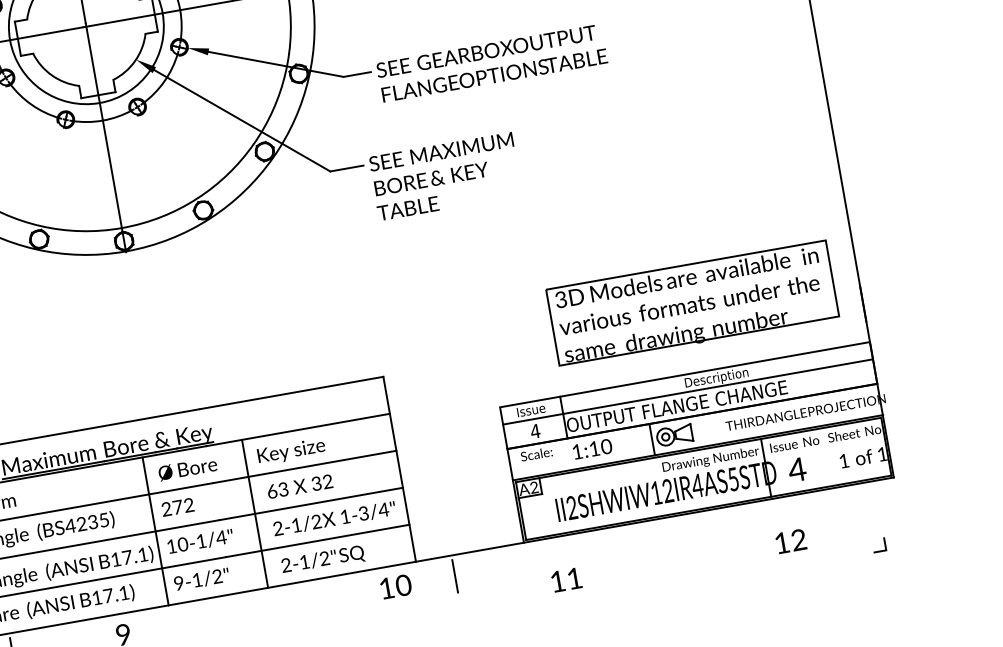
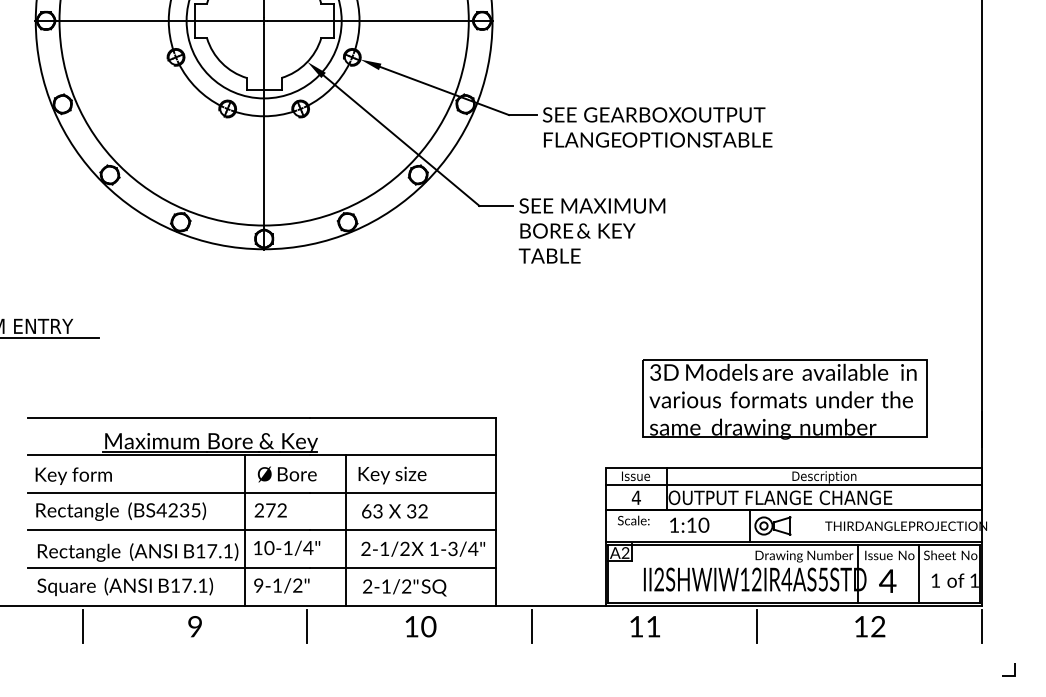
part: (692, 303) -> (784, 399), moved
line: (826, 456) -> (918, 573), added
line: (897, 498) -> (981, 626), added
line: (675, 537) -> (756, 626), added
text: (791, 541) -> (870, 626), moved
line: (885, 543) -> (1014, 669), moved
text: (565, 579) -> (644, 626), moved
text: (395, 586) -> (420, 626), moved
line: (234, 615) -> (307, 626), added

